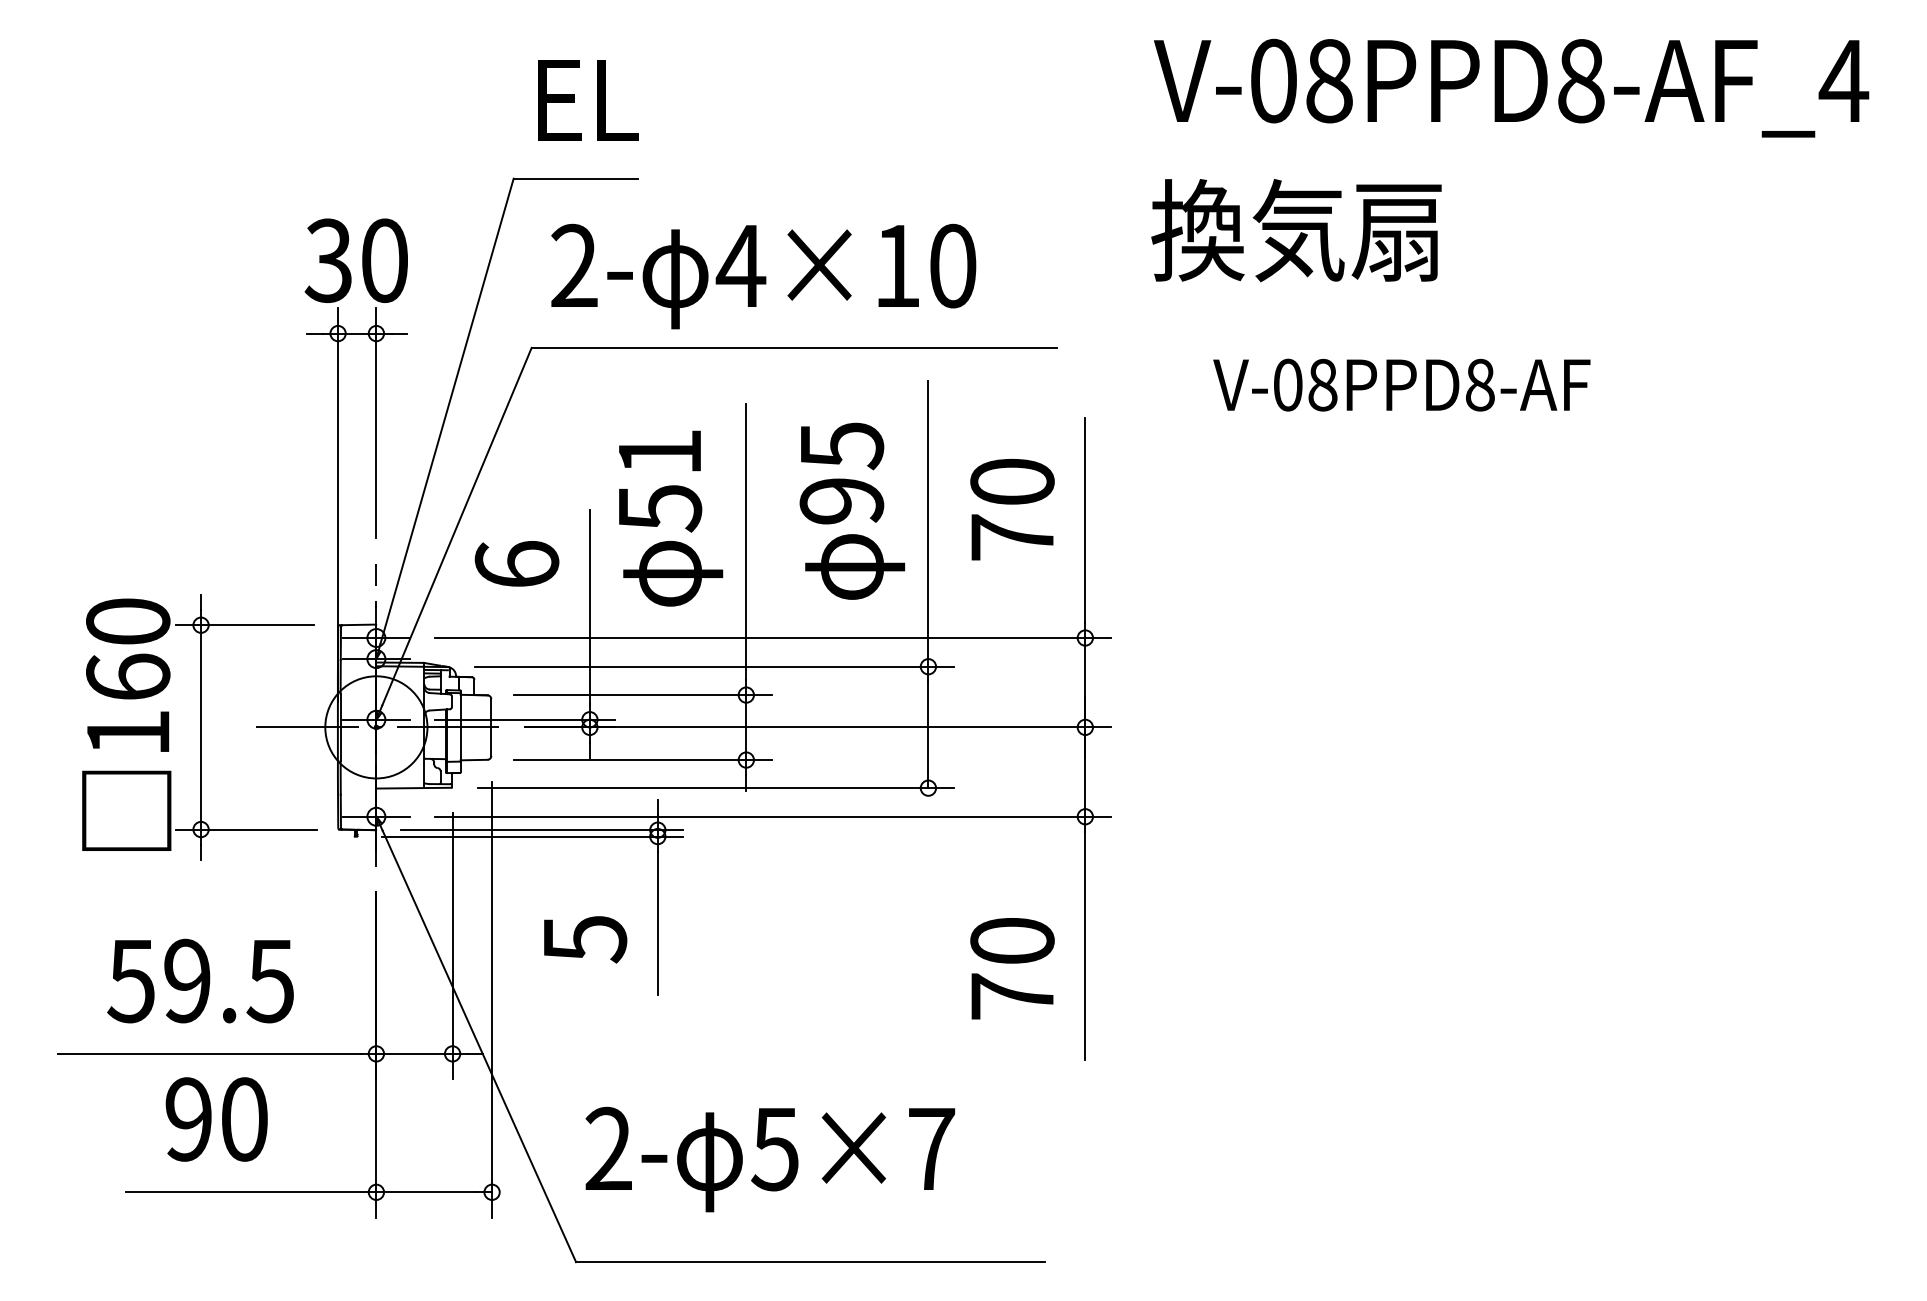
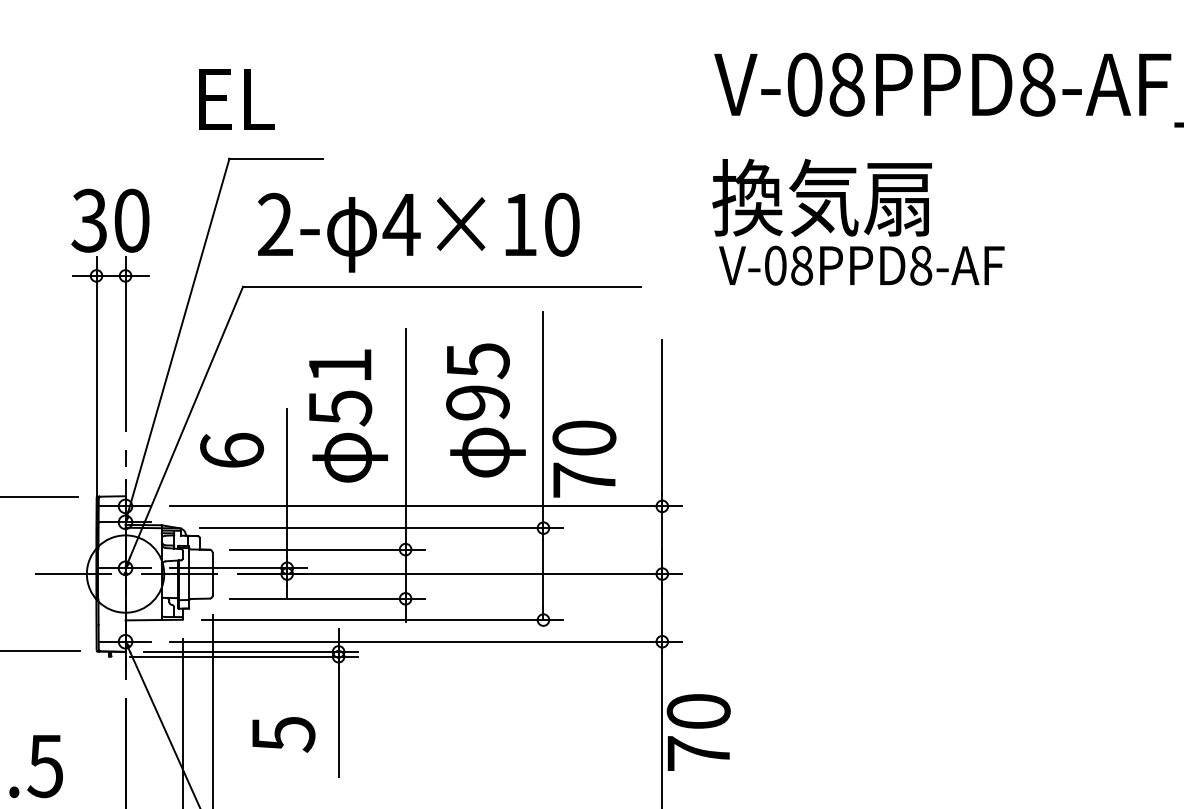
text: (588, 100) -> (236, 99), moved
text: (1401, 384) -> (861, 265), moved
text: (1012, 509) -> (584, 459), moved
text: (1012, 968) -> (698, 732), moved

